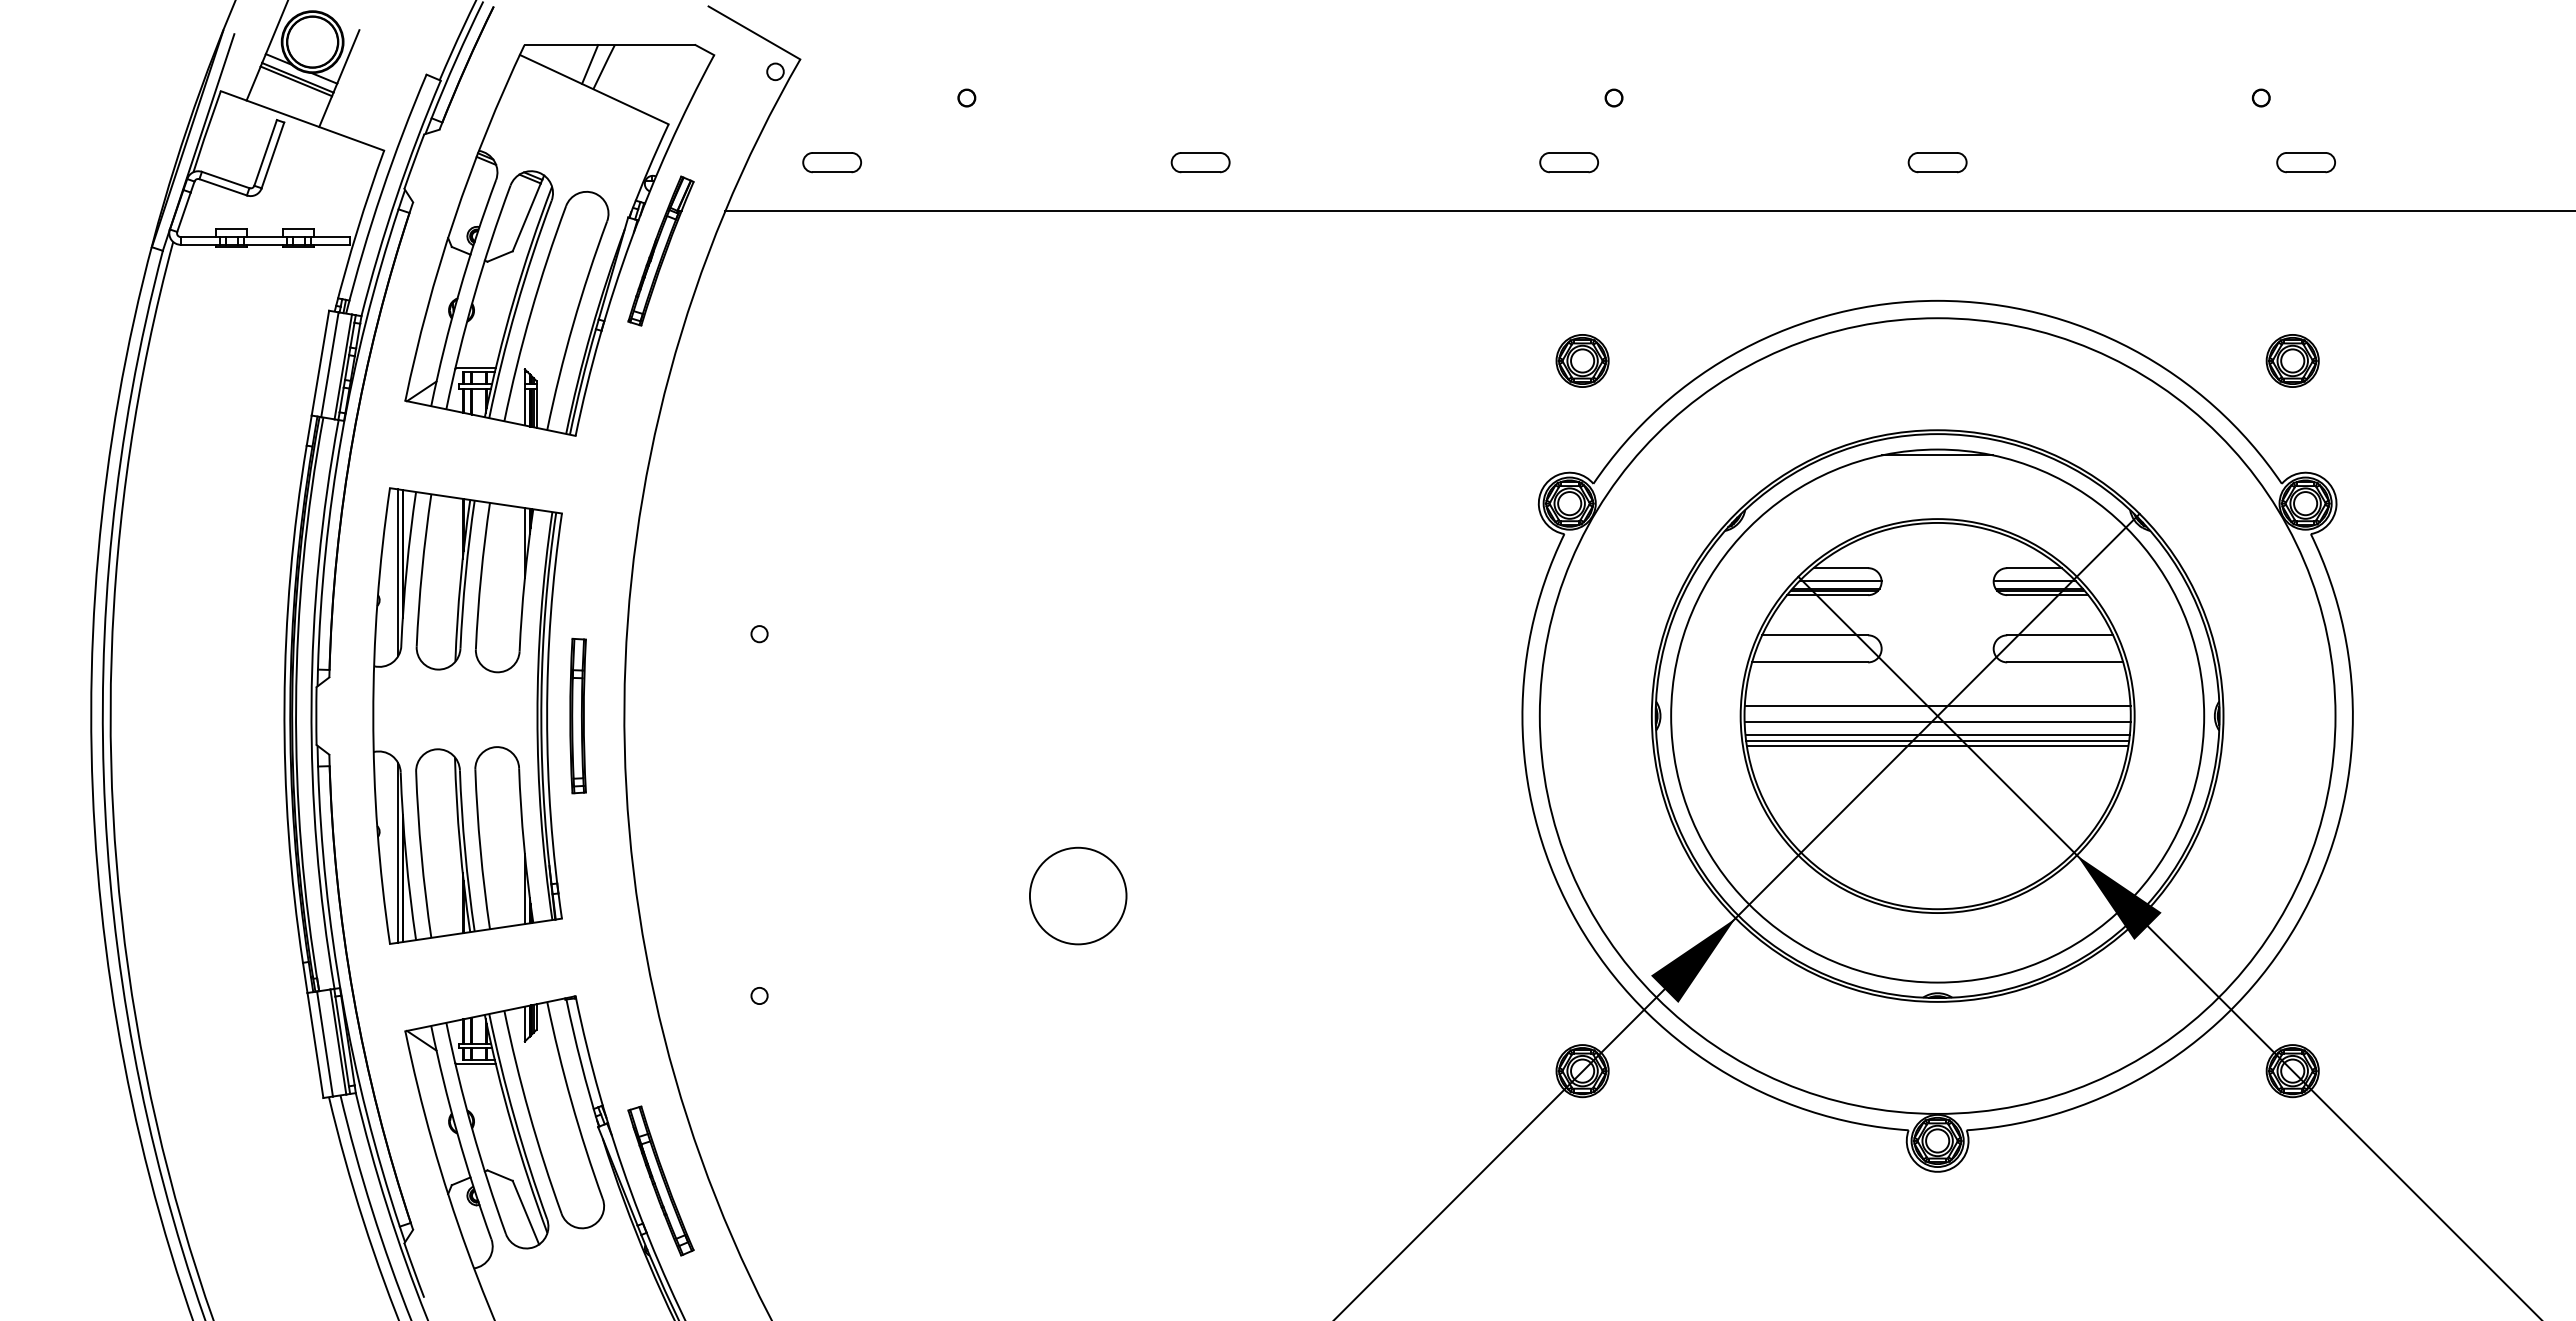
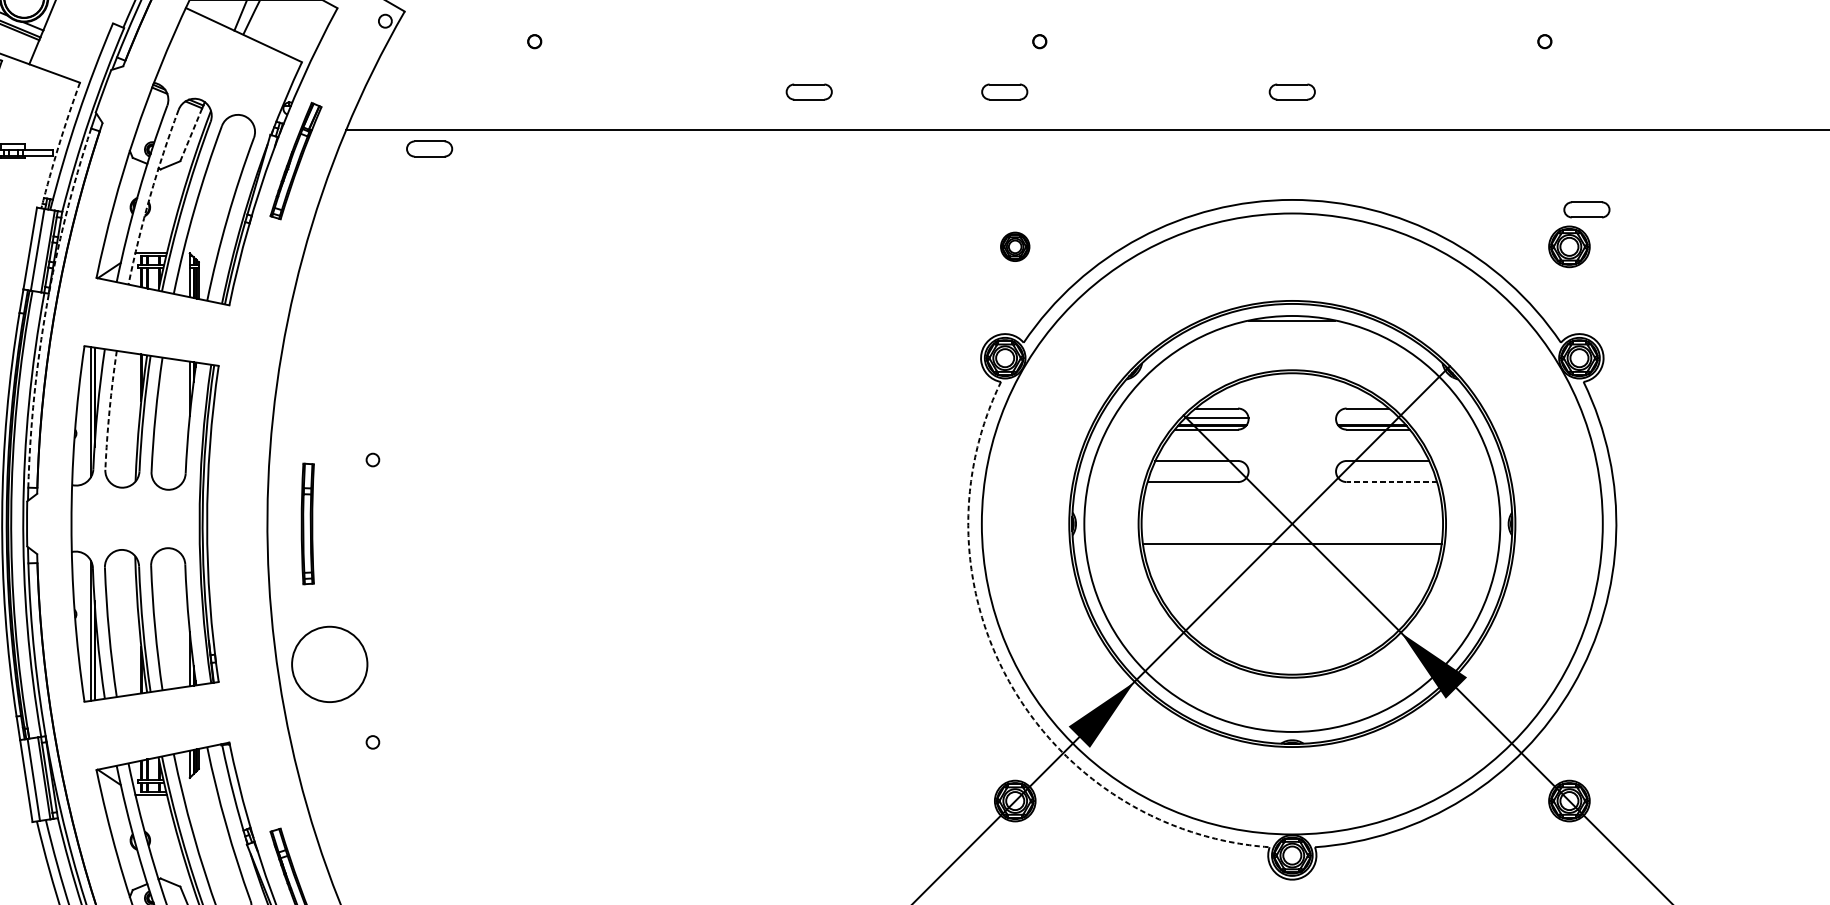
part: (831, 162) -> (429, 148), moved
part: (1200, 162) -> (809, 91), moved
part: (2305, 162) -> (1586, 209), moved
line: (526, 217) -> (191, 134), solid -> dashed
arc: (357, 230) -> (59, 145), solid -> dashed
arc: (474, 296) -> (150, 196), solid -> dashed
part: (1582, 360) -> (1015, 246), size x0.7
arc: (341, 436) -> (46, 305), solid -> dashed
arc: (422, 570) -> (109, 410), solid -> dashed
line: (2034, 580) -> (1367, 418), removed
line: (2065, 662) -> (1392, 482), solid -> dashed
line: (1937, 706) -> (1292, 516), removed
part: (577, 715) -> (307, 523), moved
line: (1937, 721) -> (1292, 528), removed
line: (1937, 735) -> (1292, 539), removed
line: (1937, 746) -> (1292, 547), removed
circle: (1078, 895) -> (329, 664), moved
arc: (1578, 923) -> (1012, 685), solid -> dashed

